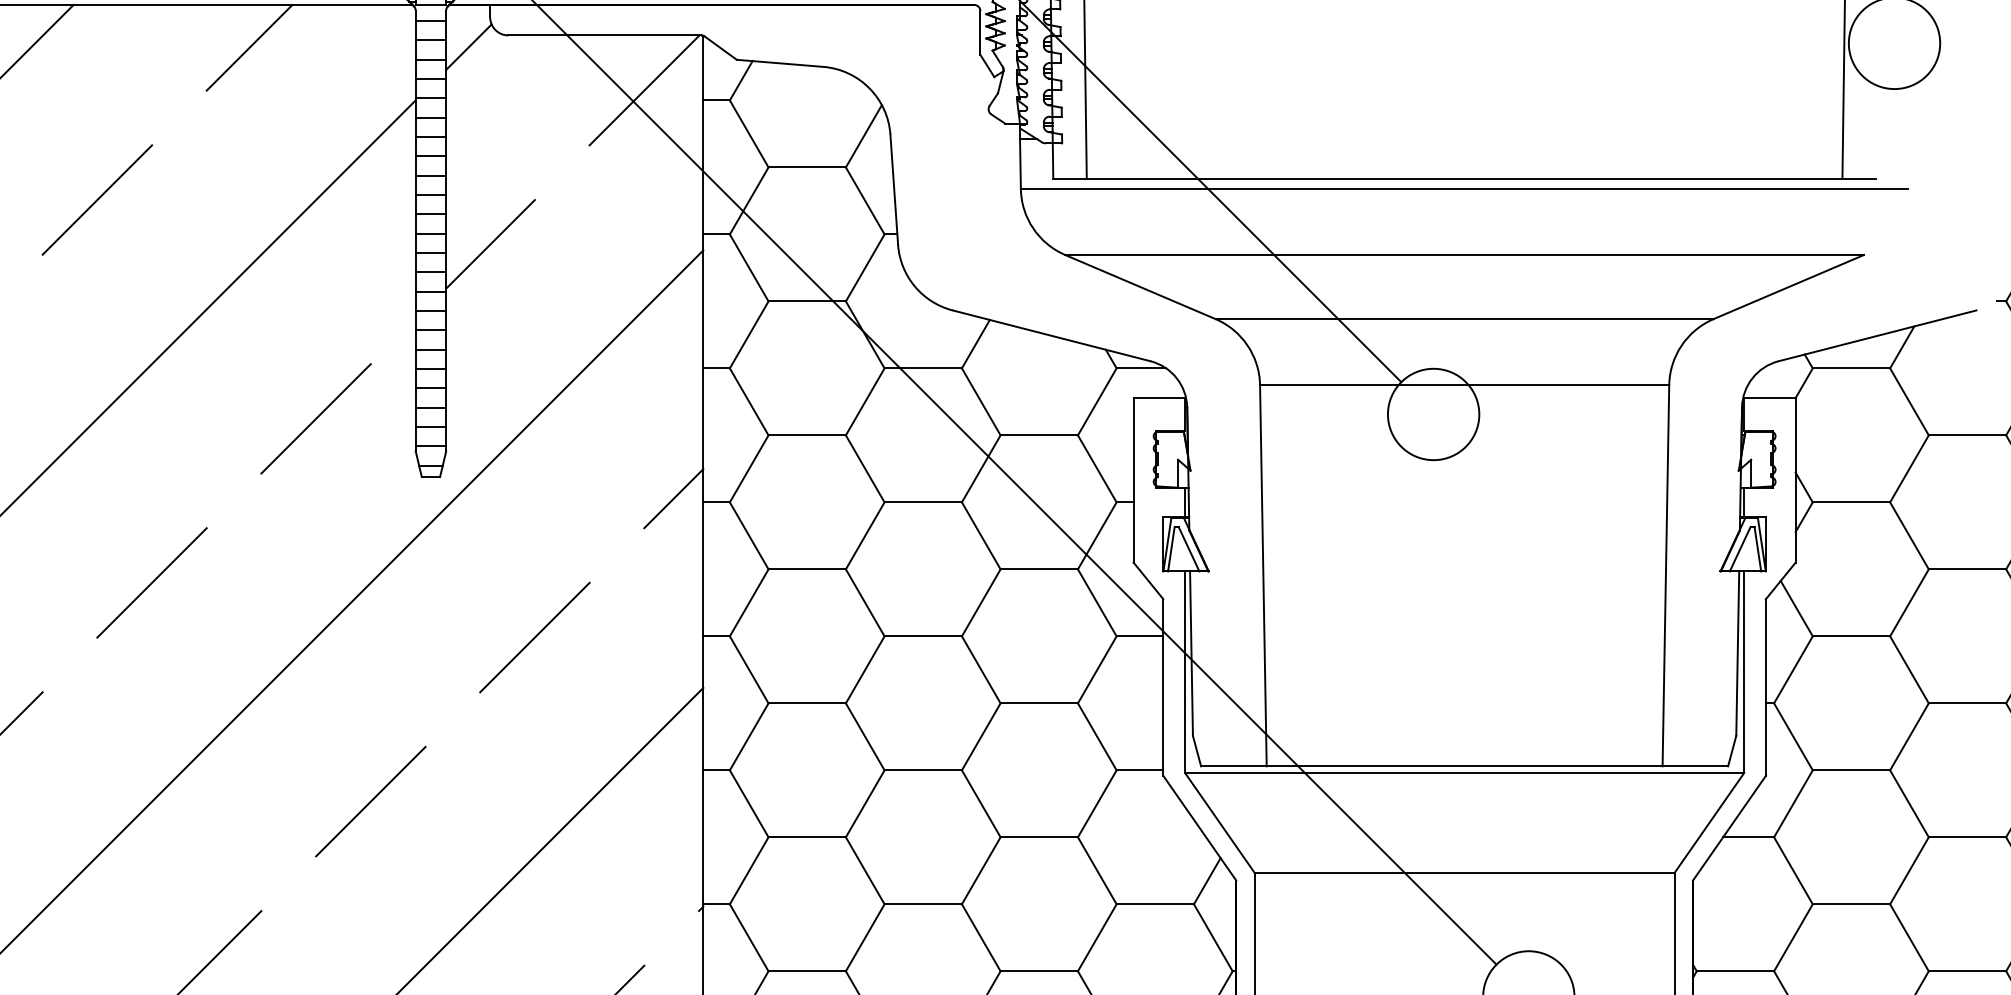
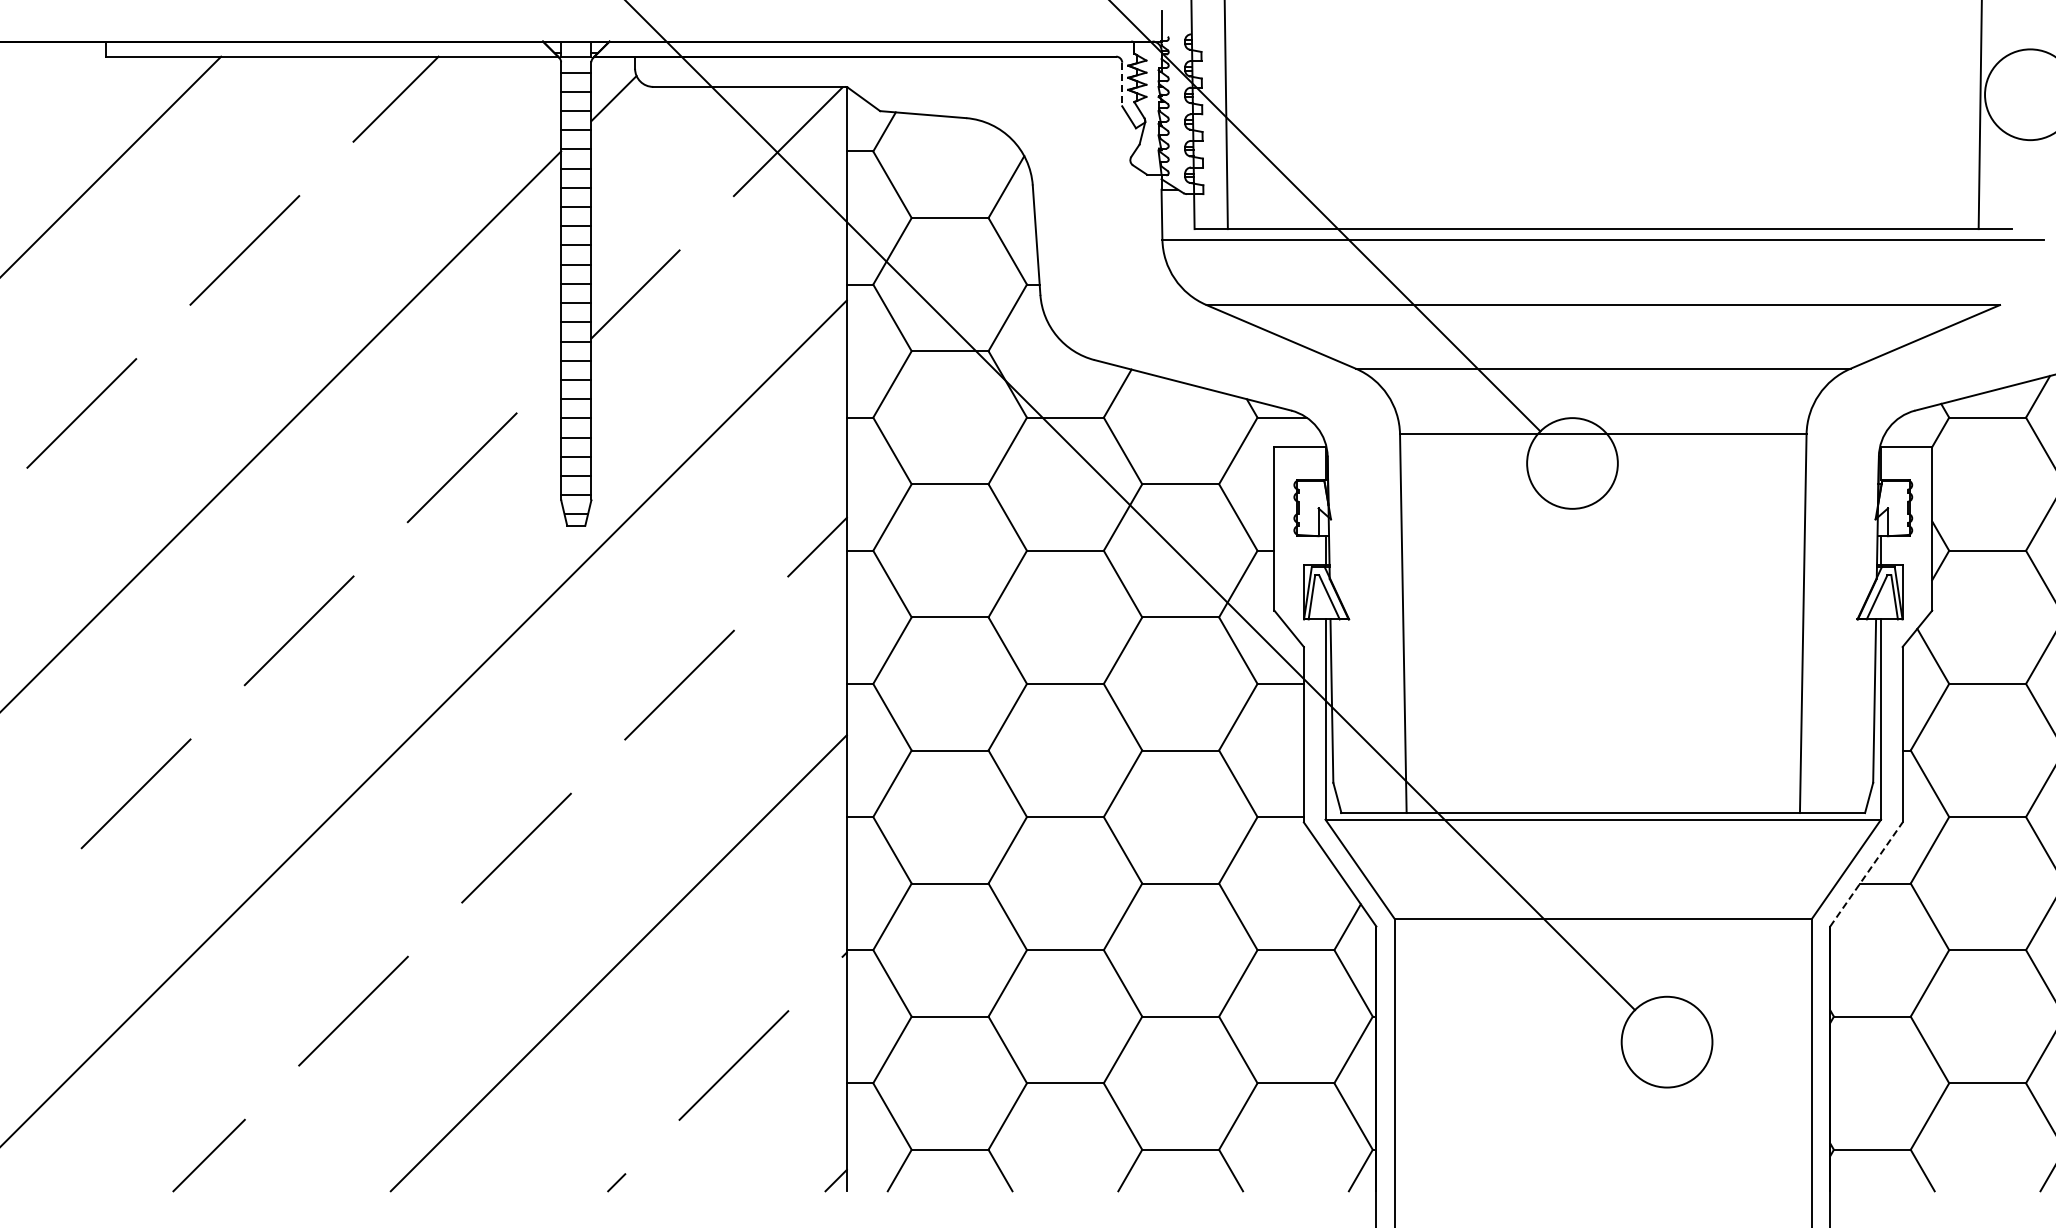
line: (980, 33) -> (1122, 84), solid -> dashed
line: (1729, 828) -> (1866, 874), solid -> dashed

